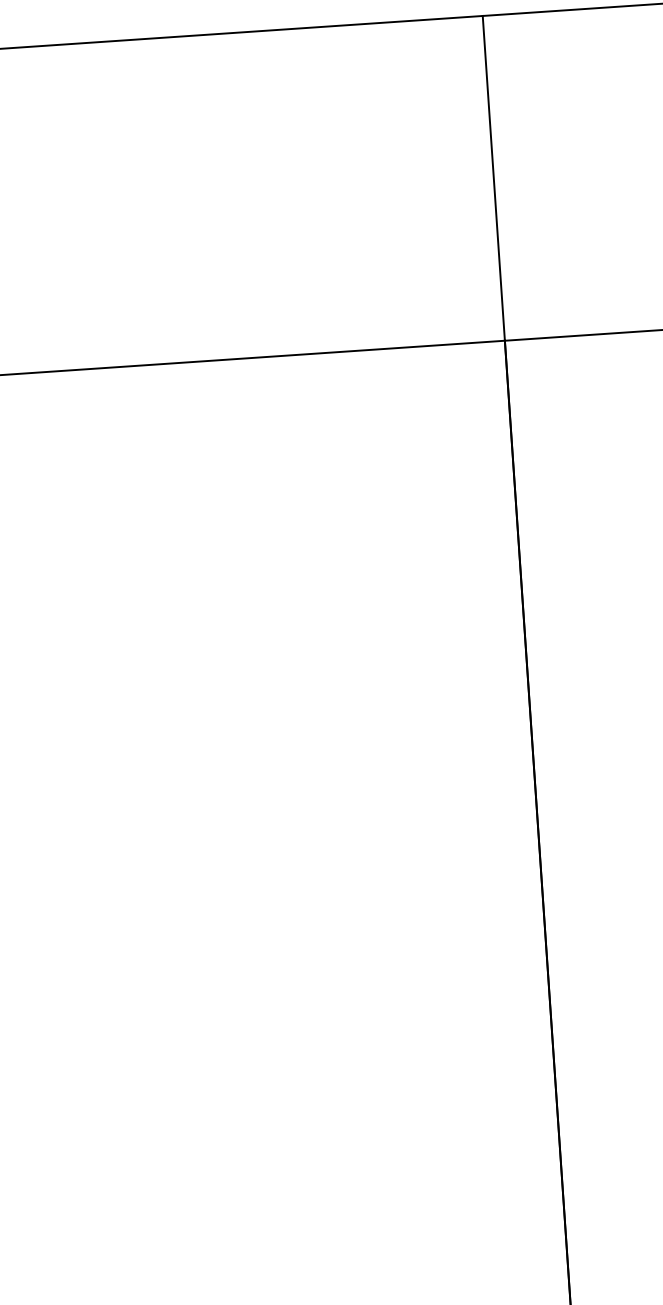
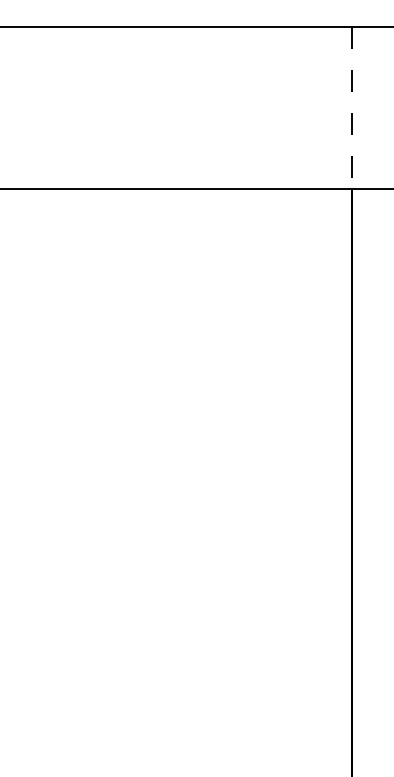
line: (493, 177) -> (351, 107), solid -> dashed

